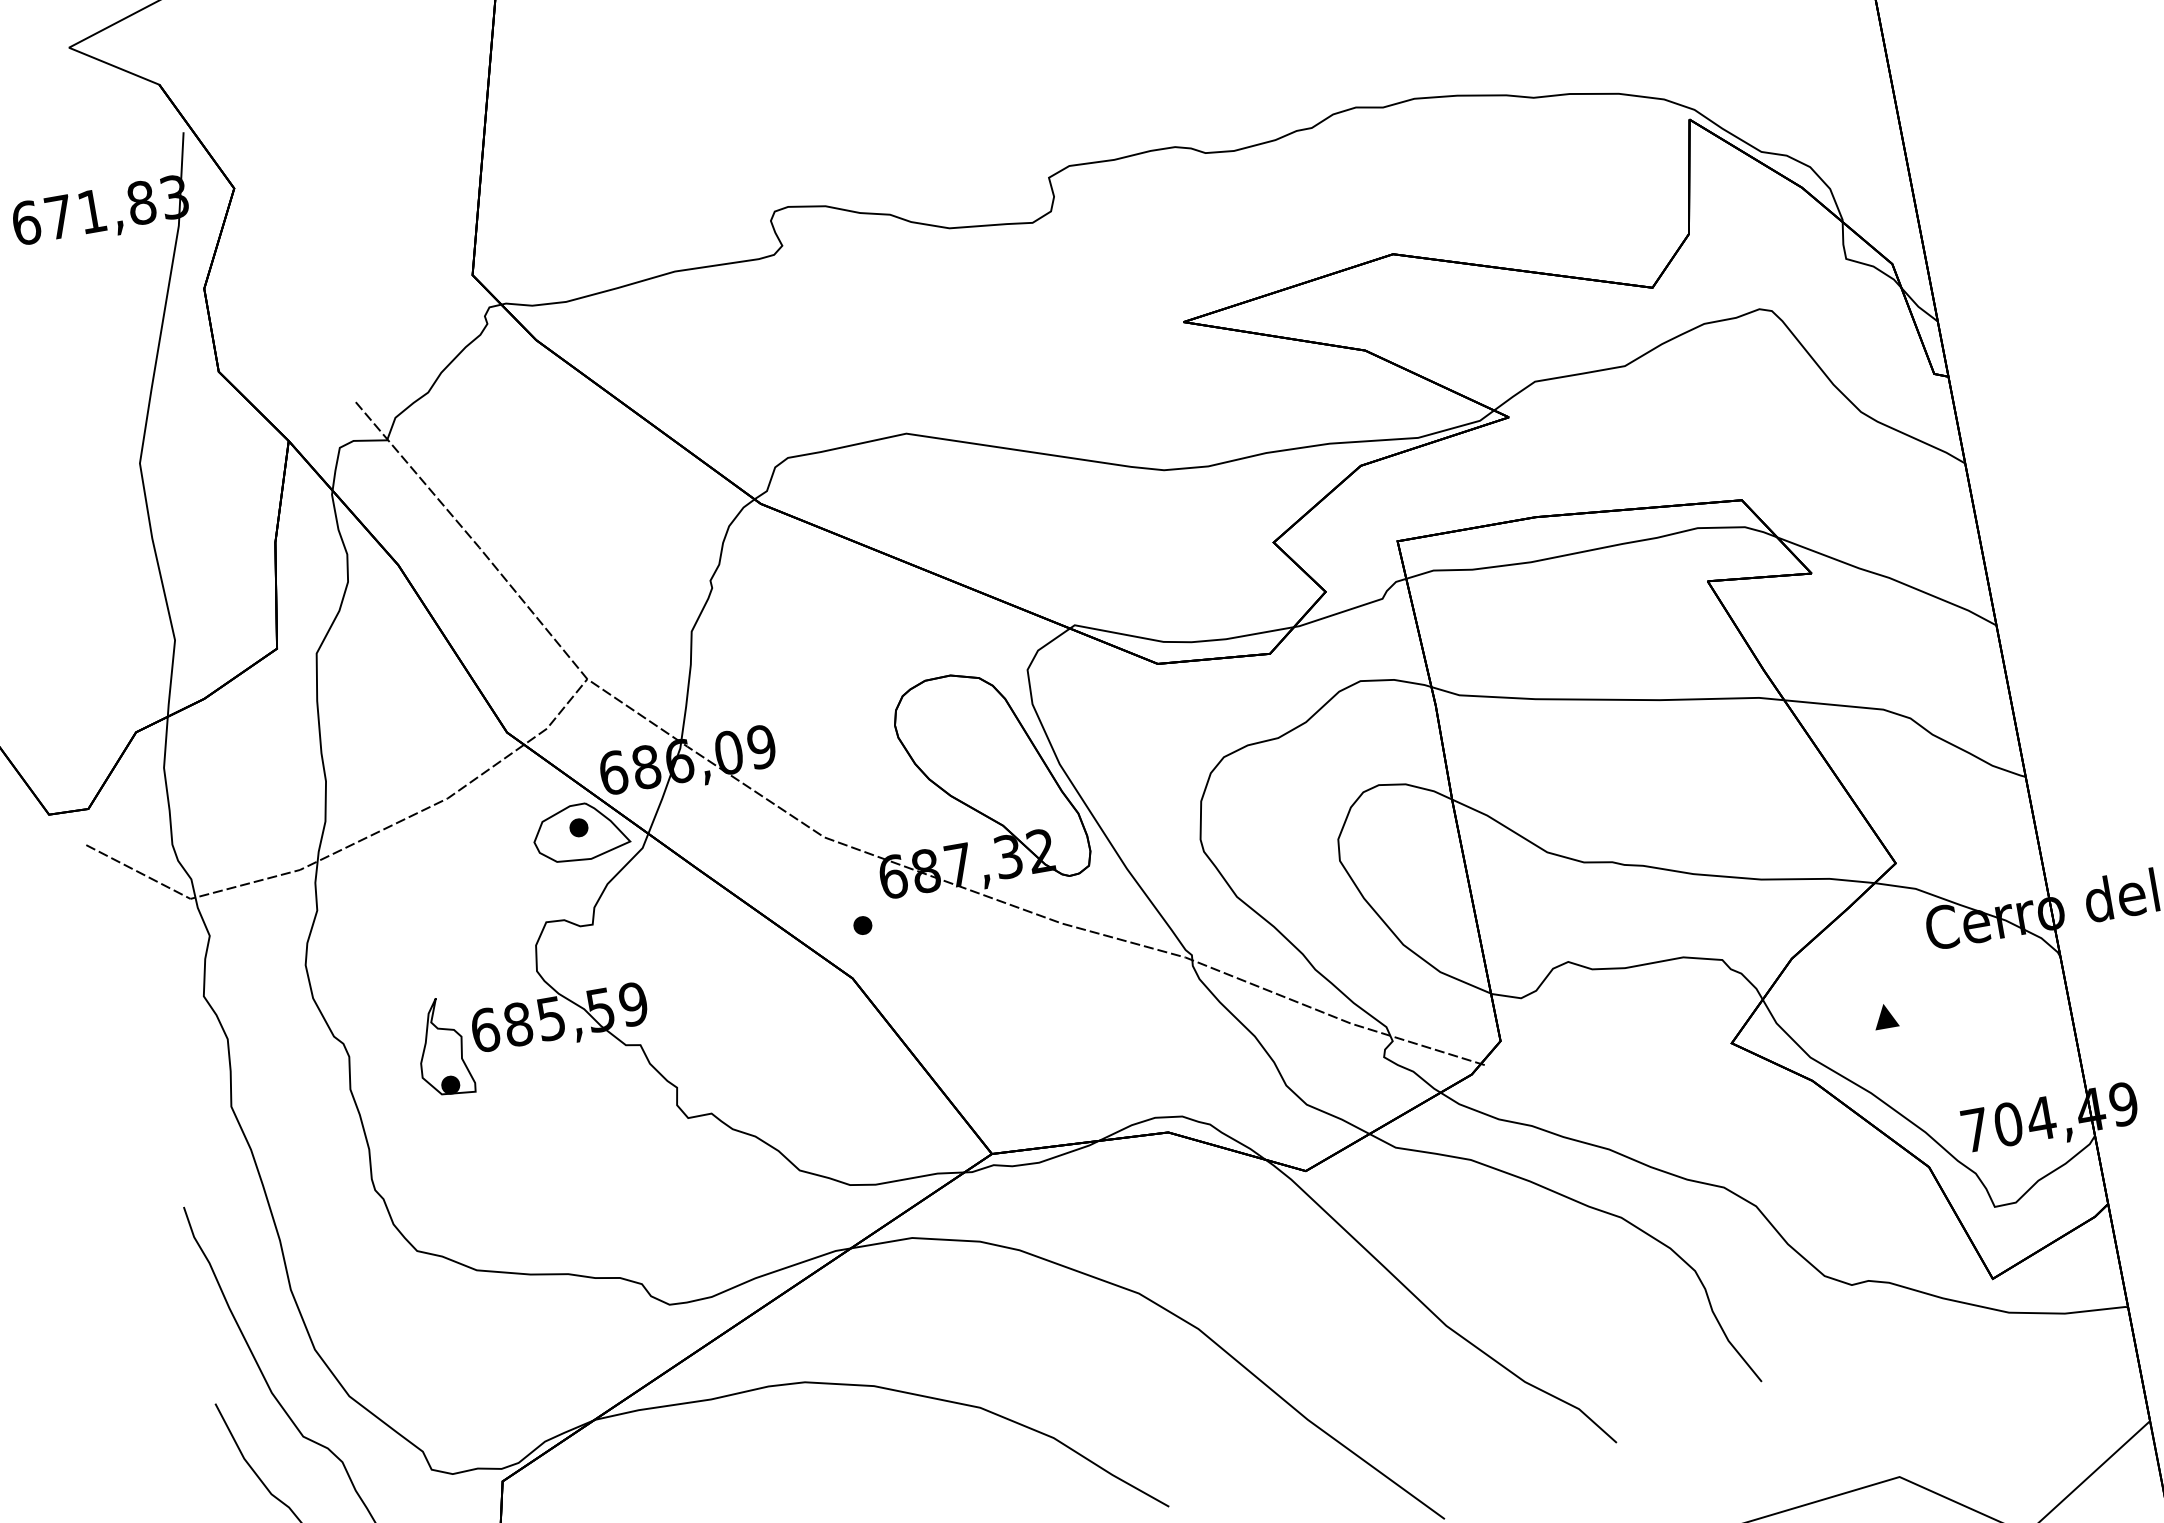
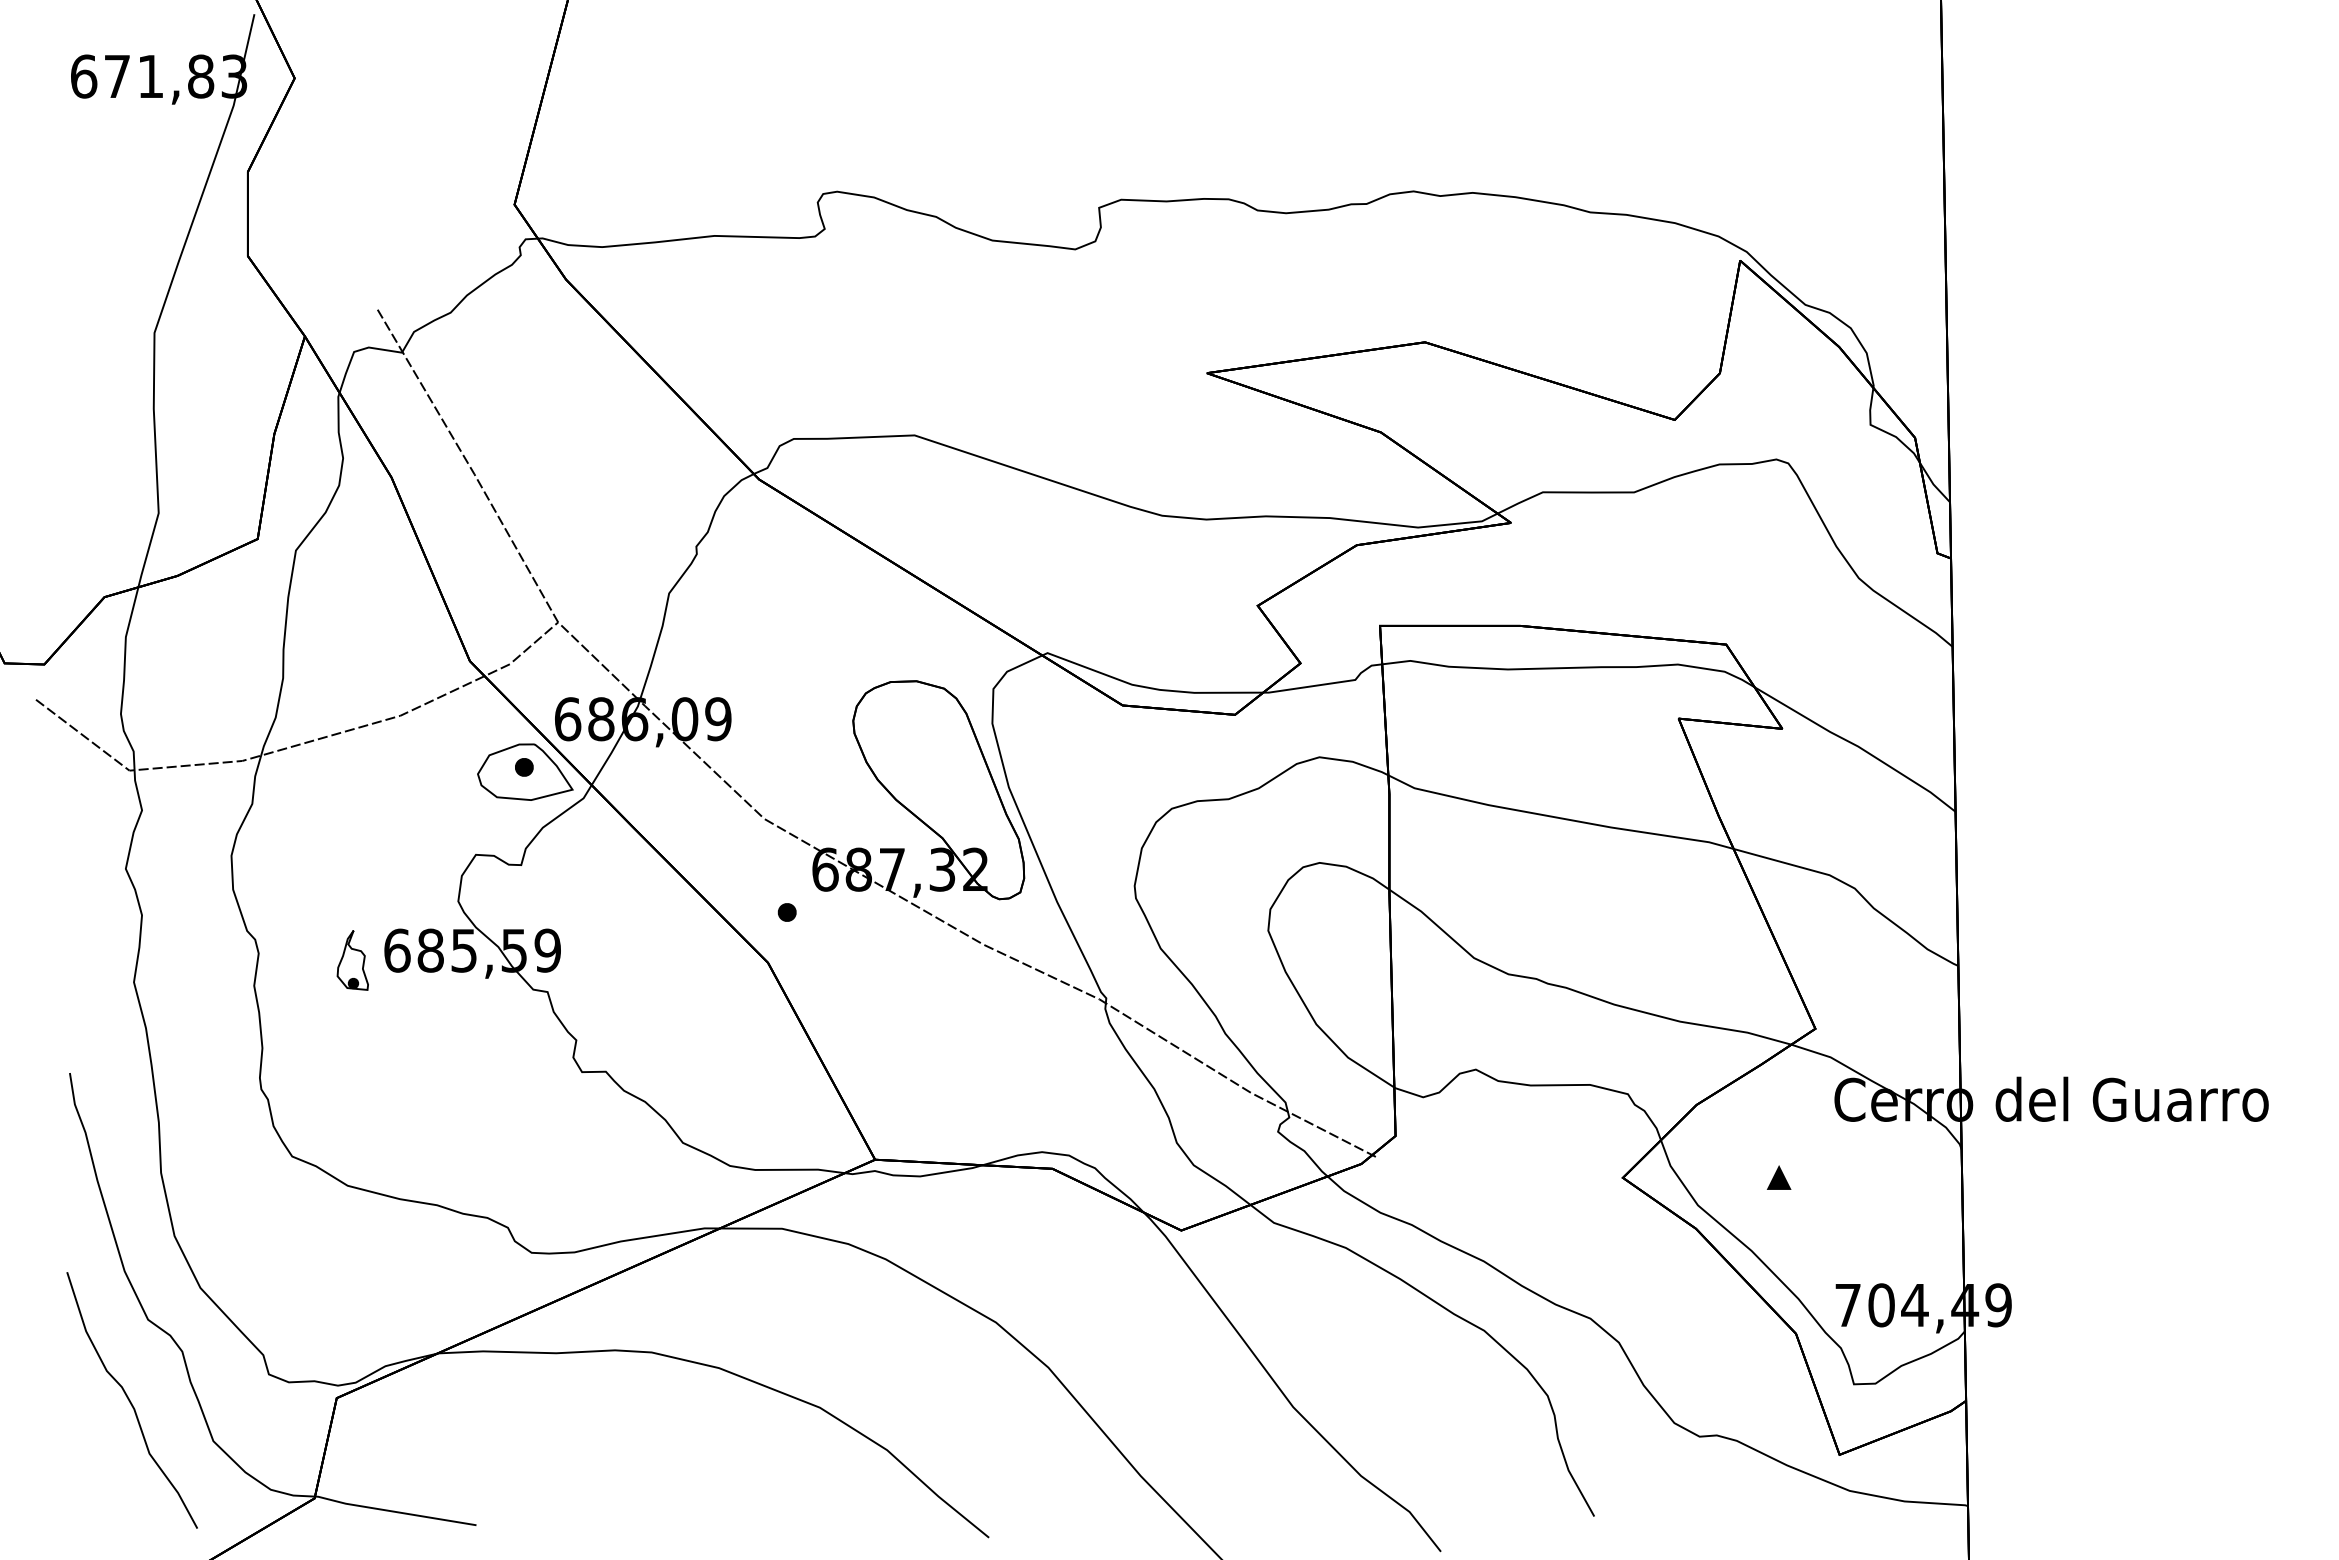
part: (442, 1047) -> (352, 960), size x0.6

